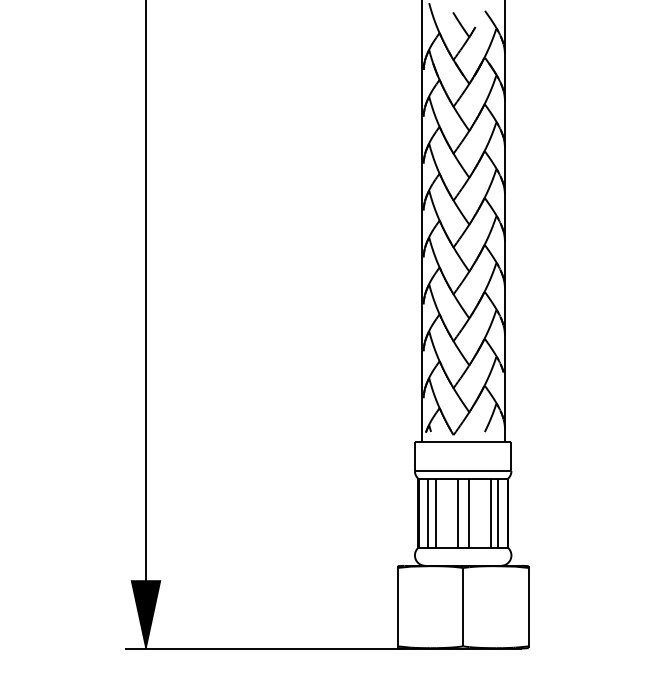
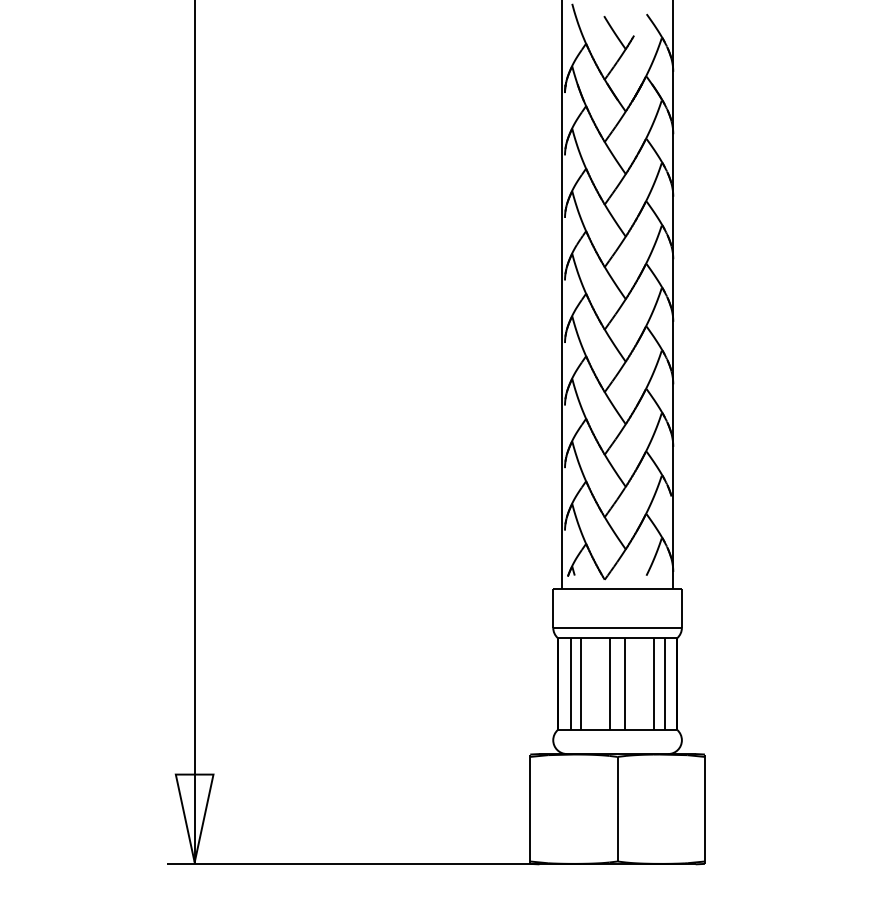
fill: (145, 614) -> (194, 818), removed

